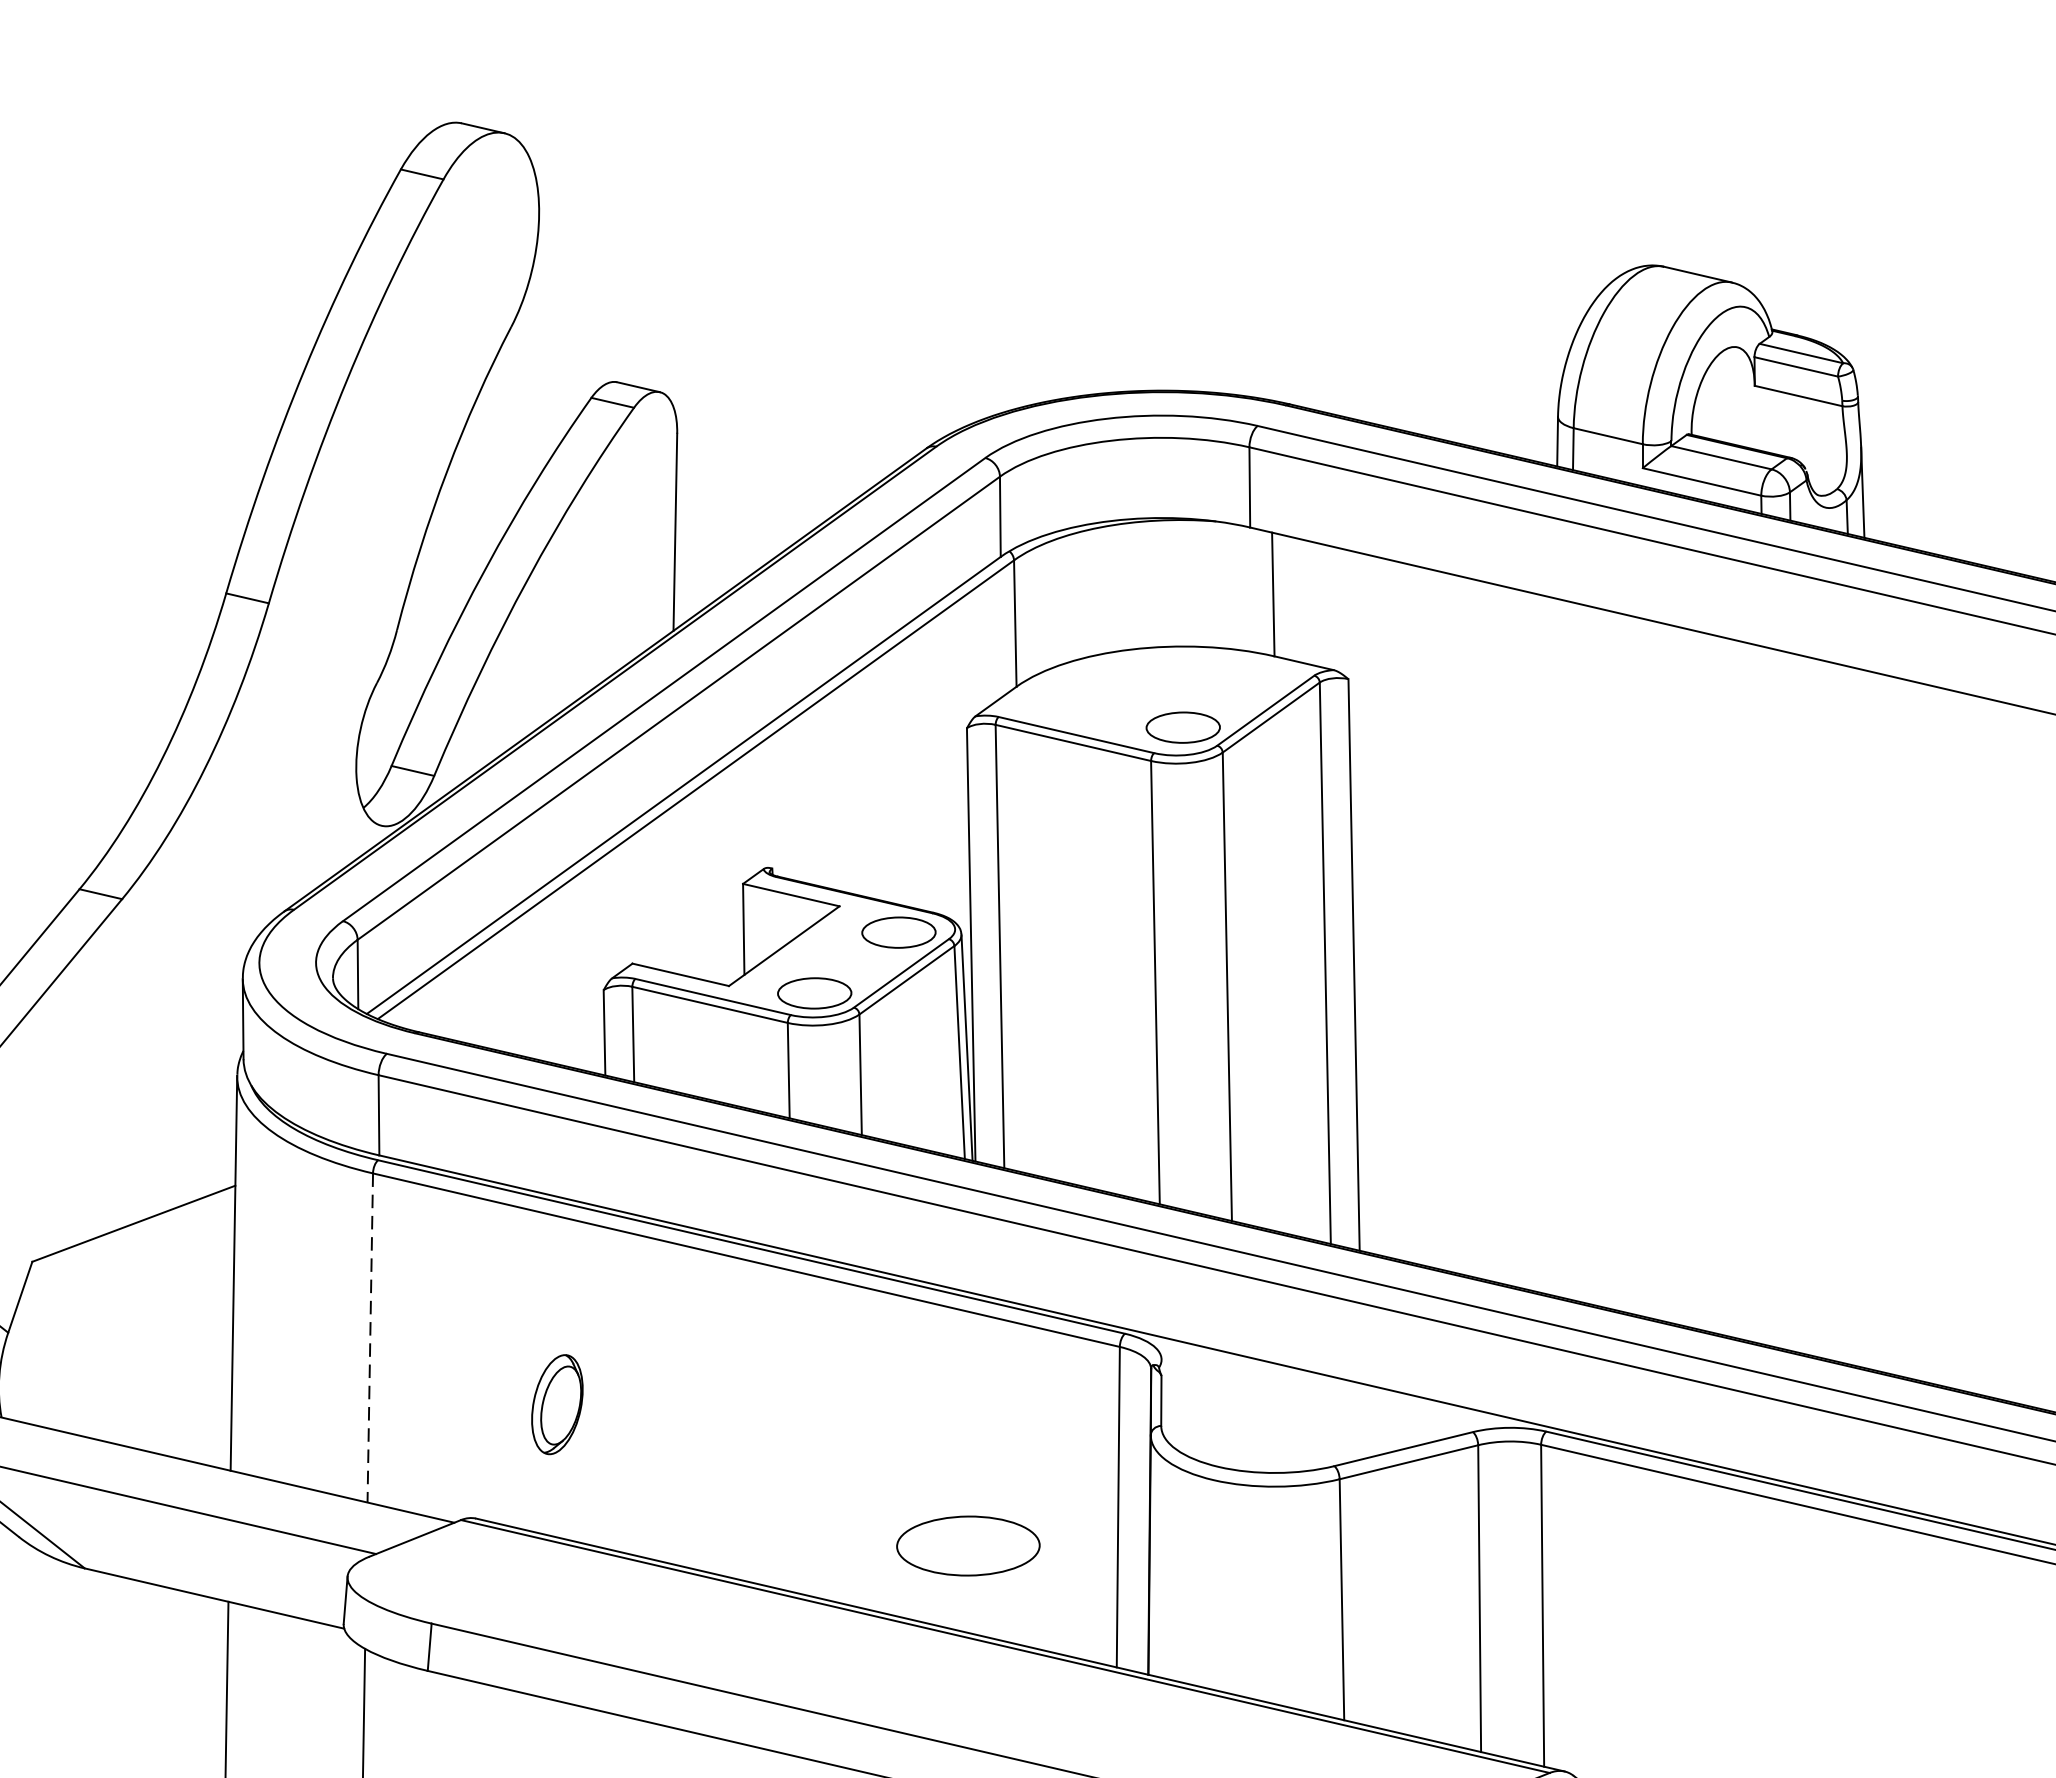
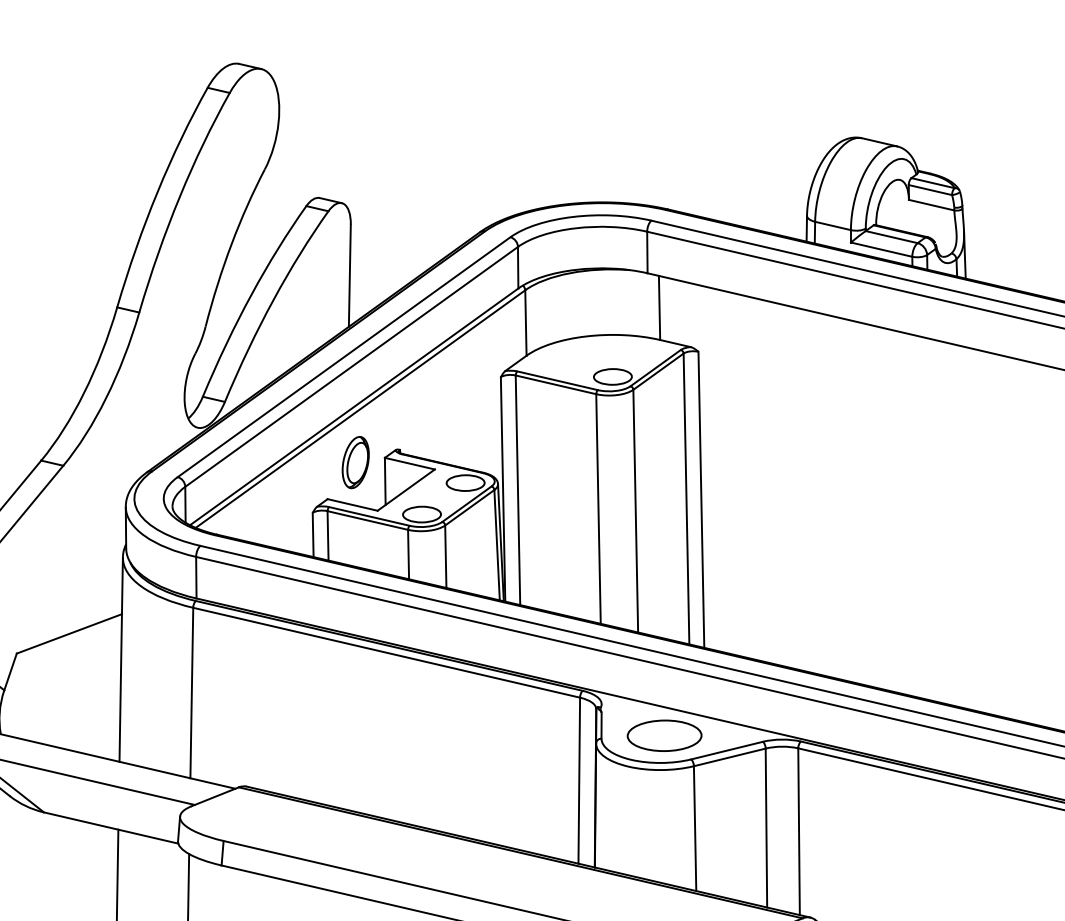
line: (369, 1338) -> (191, 693), dashed -> solid
part: (556, 1404) -> (355, 462), moved
part: (968, 1545) -> (664, 735), moved

